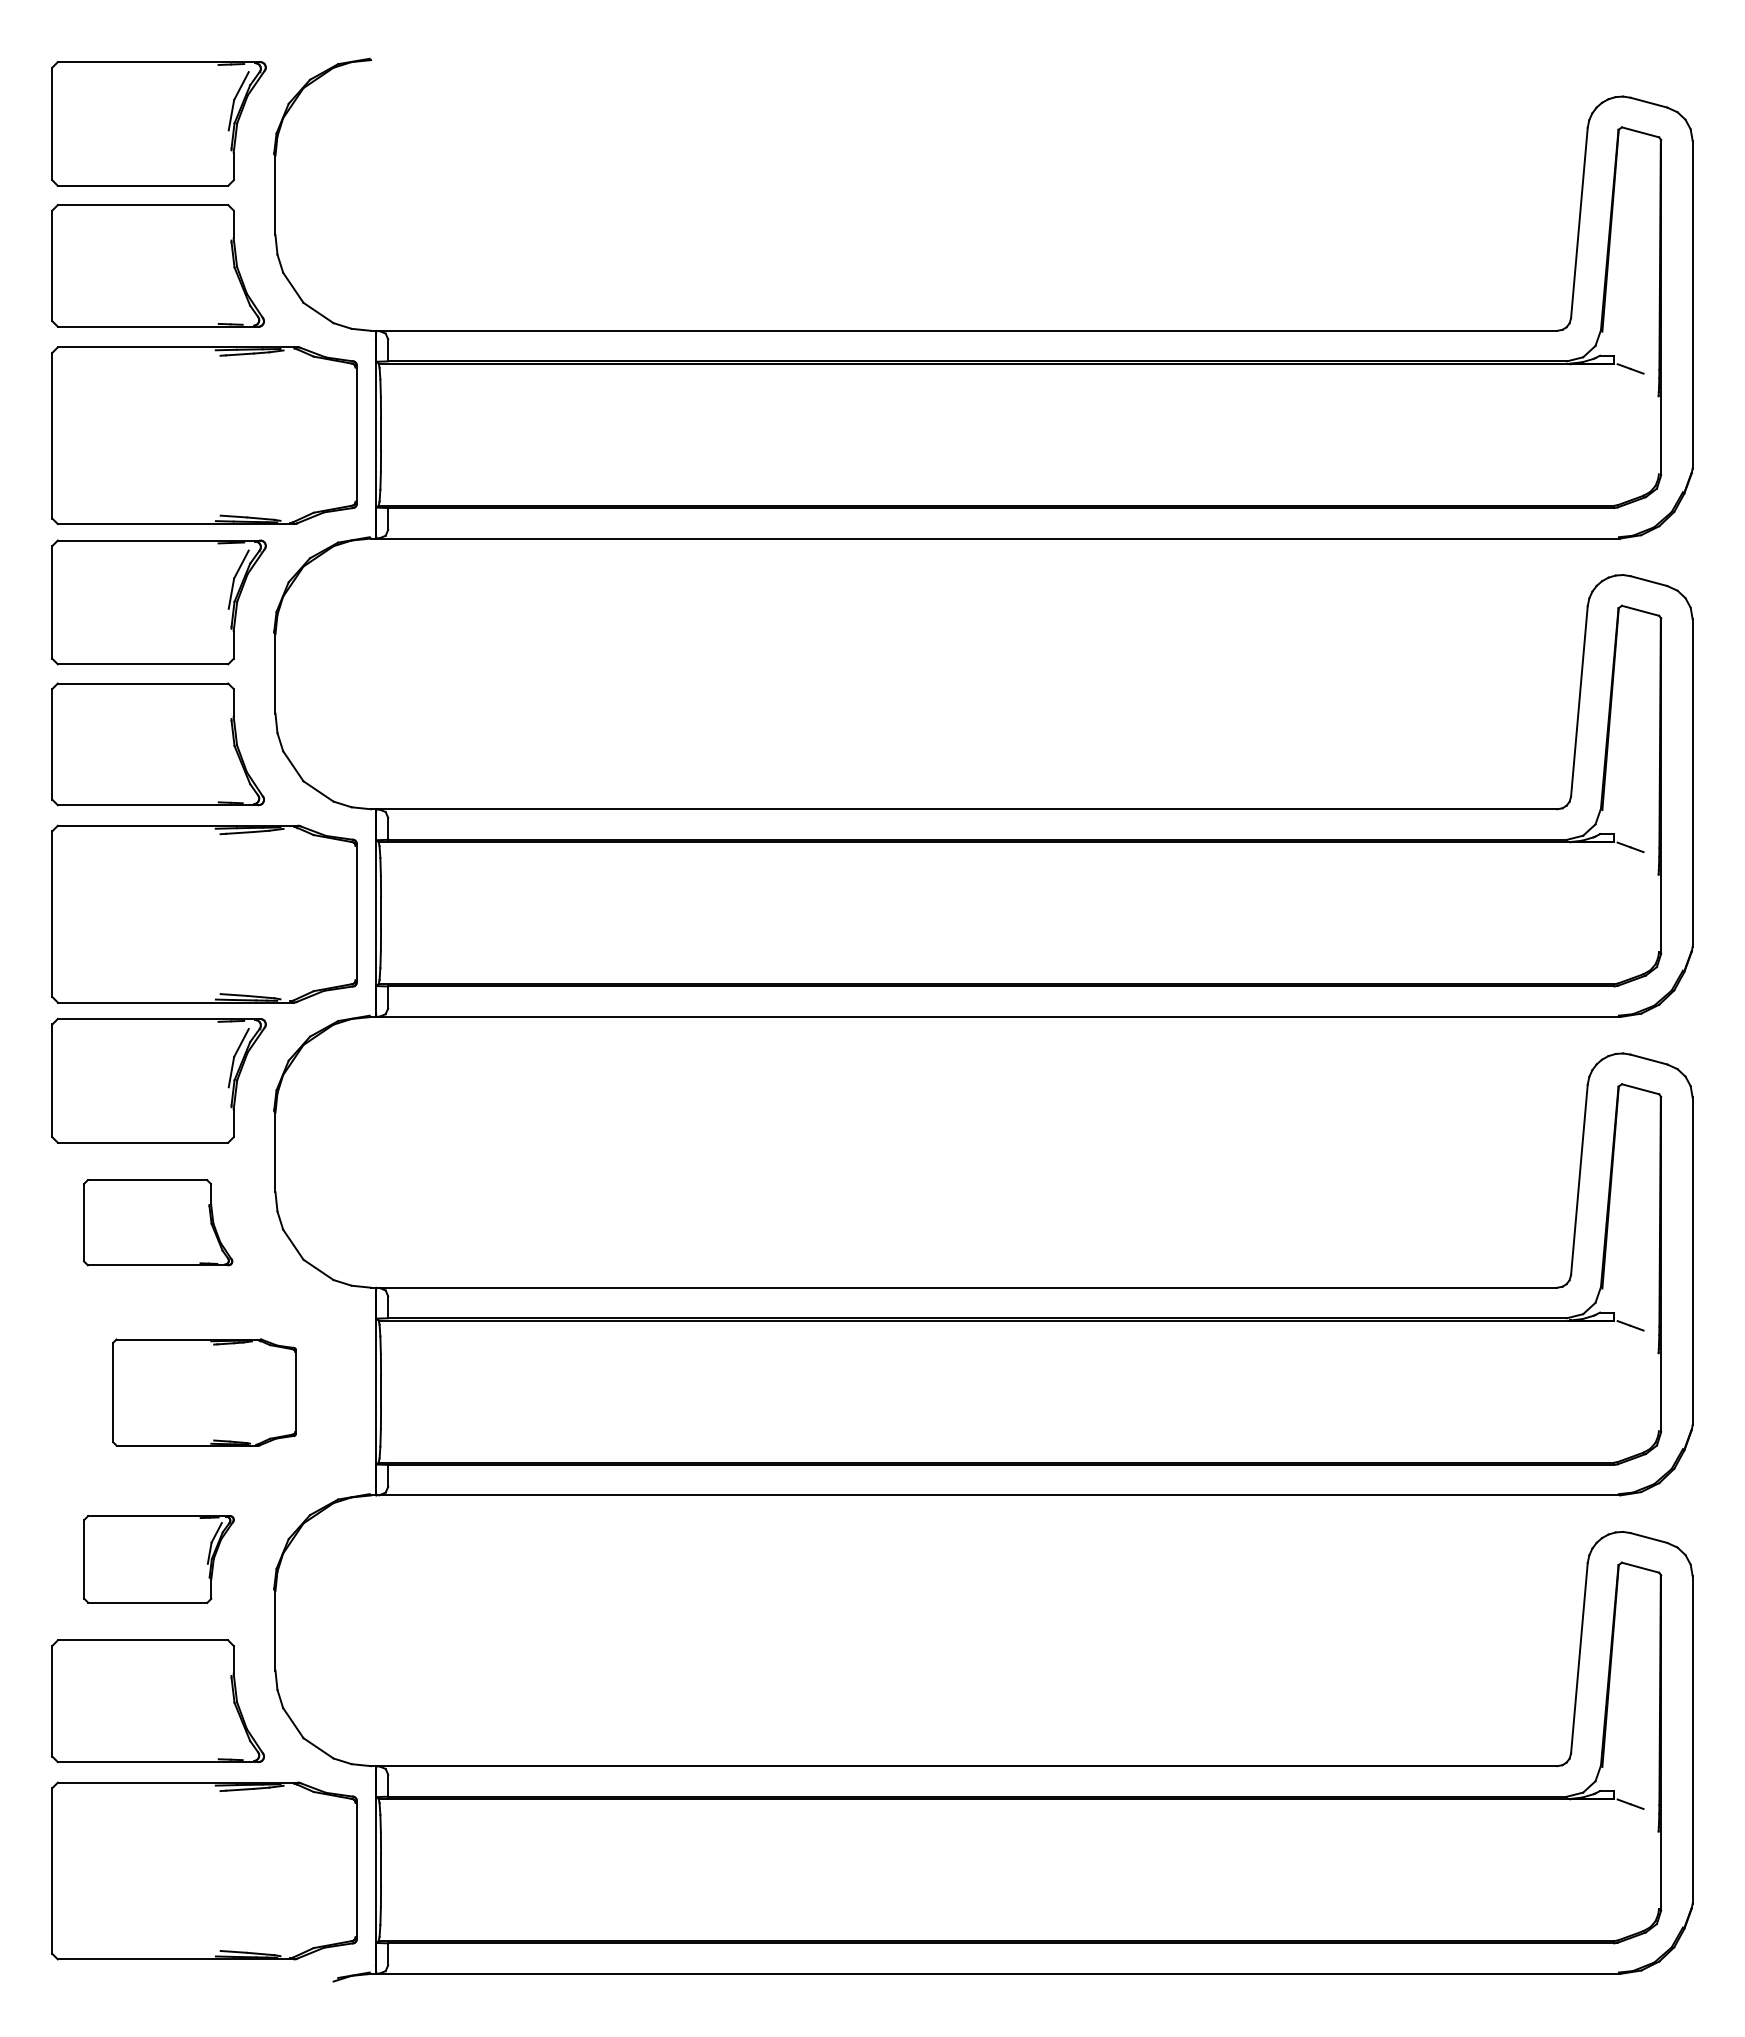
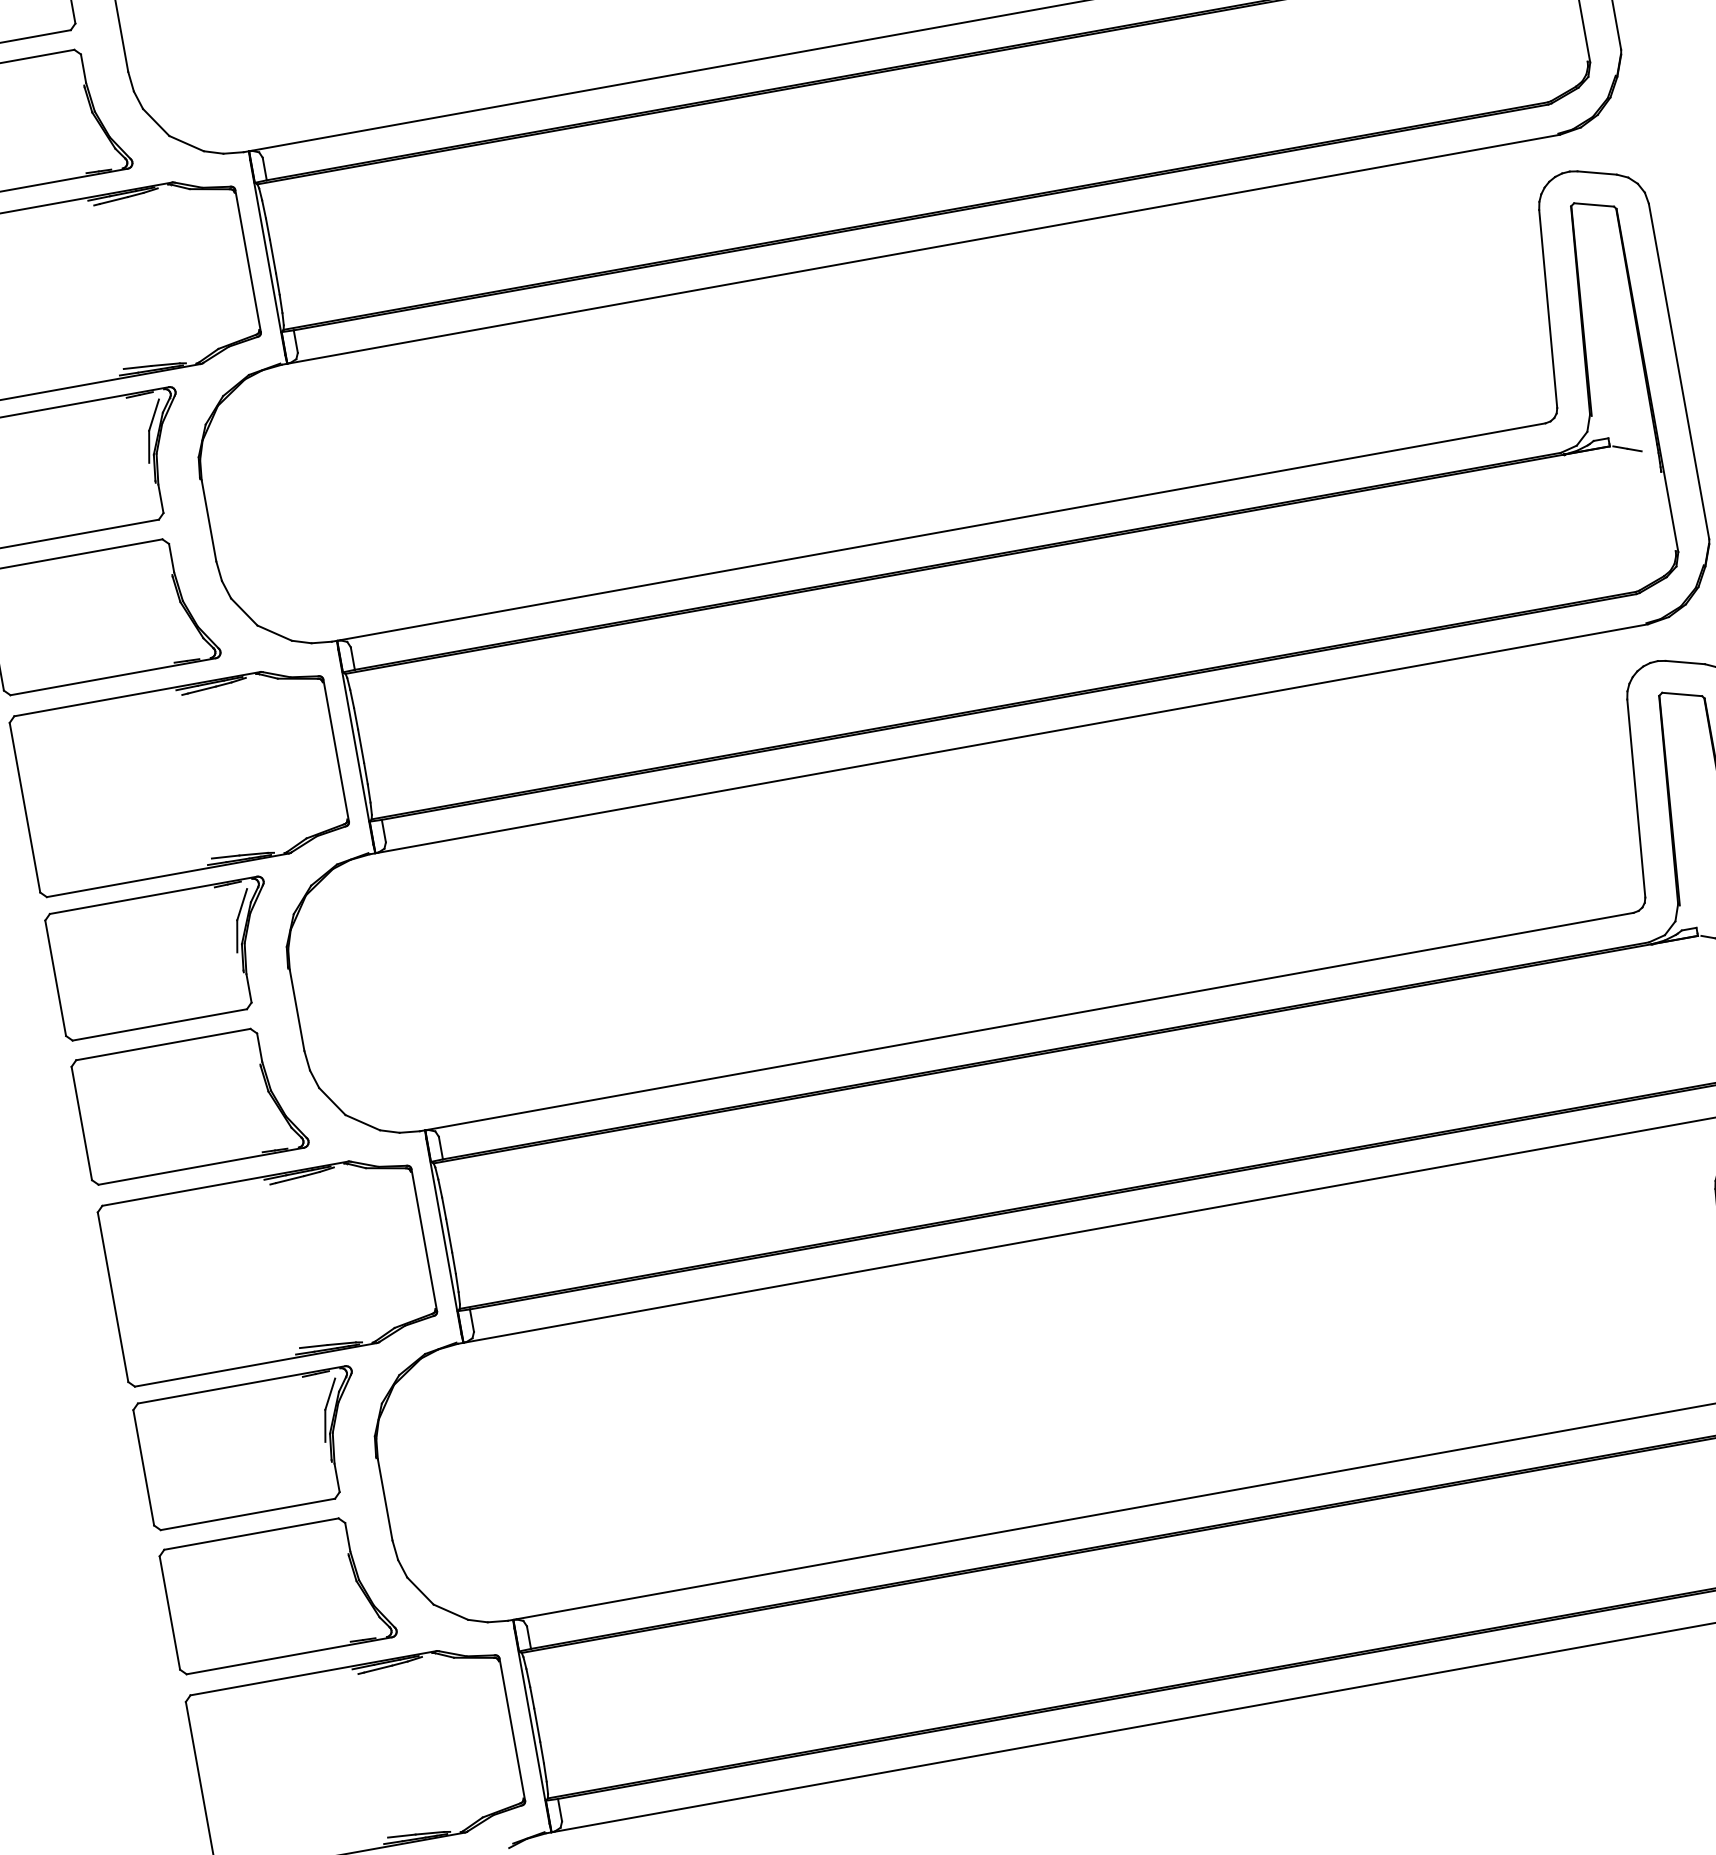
part: (157, 1222) -> (189, 1103), size x1.43
part: (204, 1392) -> (268, 1269), size x1.67
part: (158, 1559) -> (252, 1448), size x1.43

